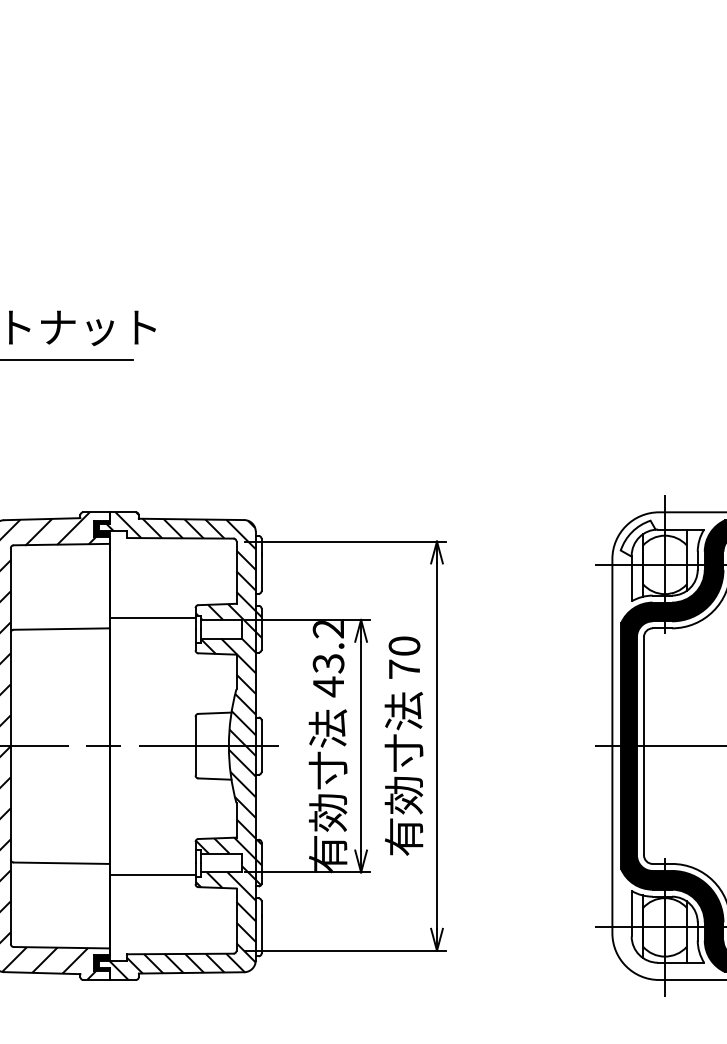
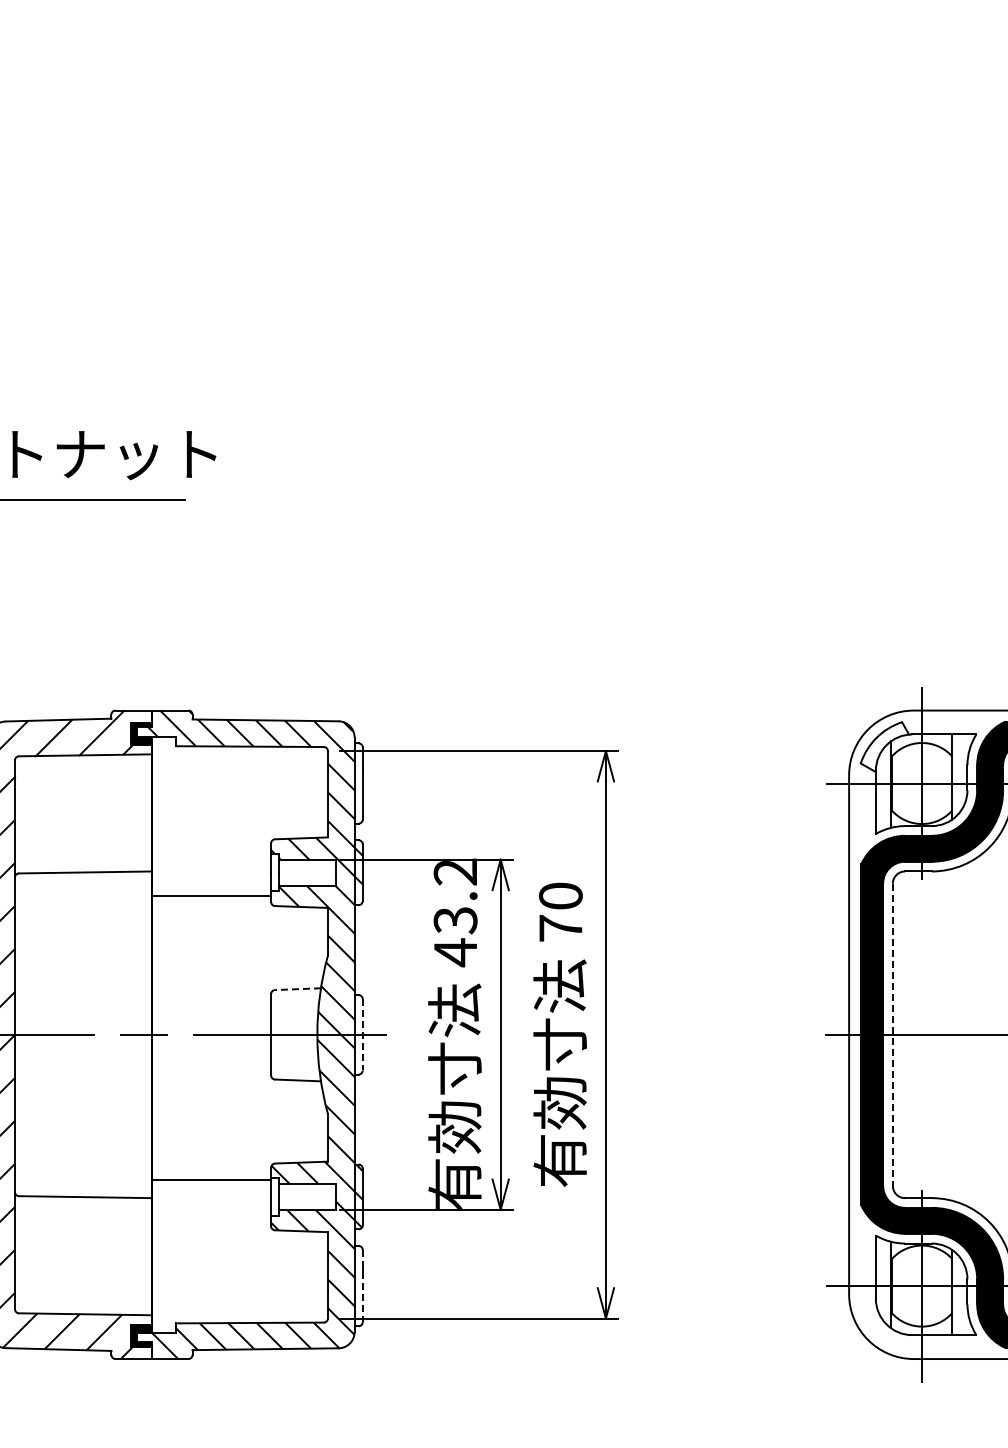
line: (152, 617) -> (211, 896), moved
line: (215, 713) -> (298, 989), solid -> dashed
line: (261, 745) -> (362, 1034), solid -> dashed
line: (643, 746) -> (892, 1035), solid -> dashed
line: (152, 875) -> (211, 1180), moved
line: (261, 927) -> (362, 1286), solid -> dashed

